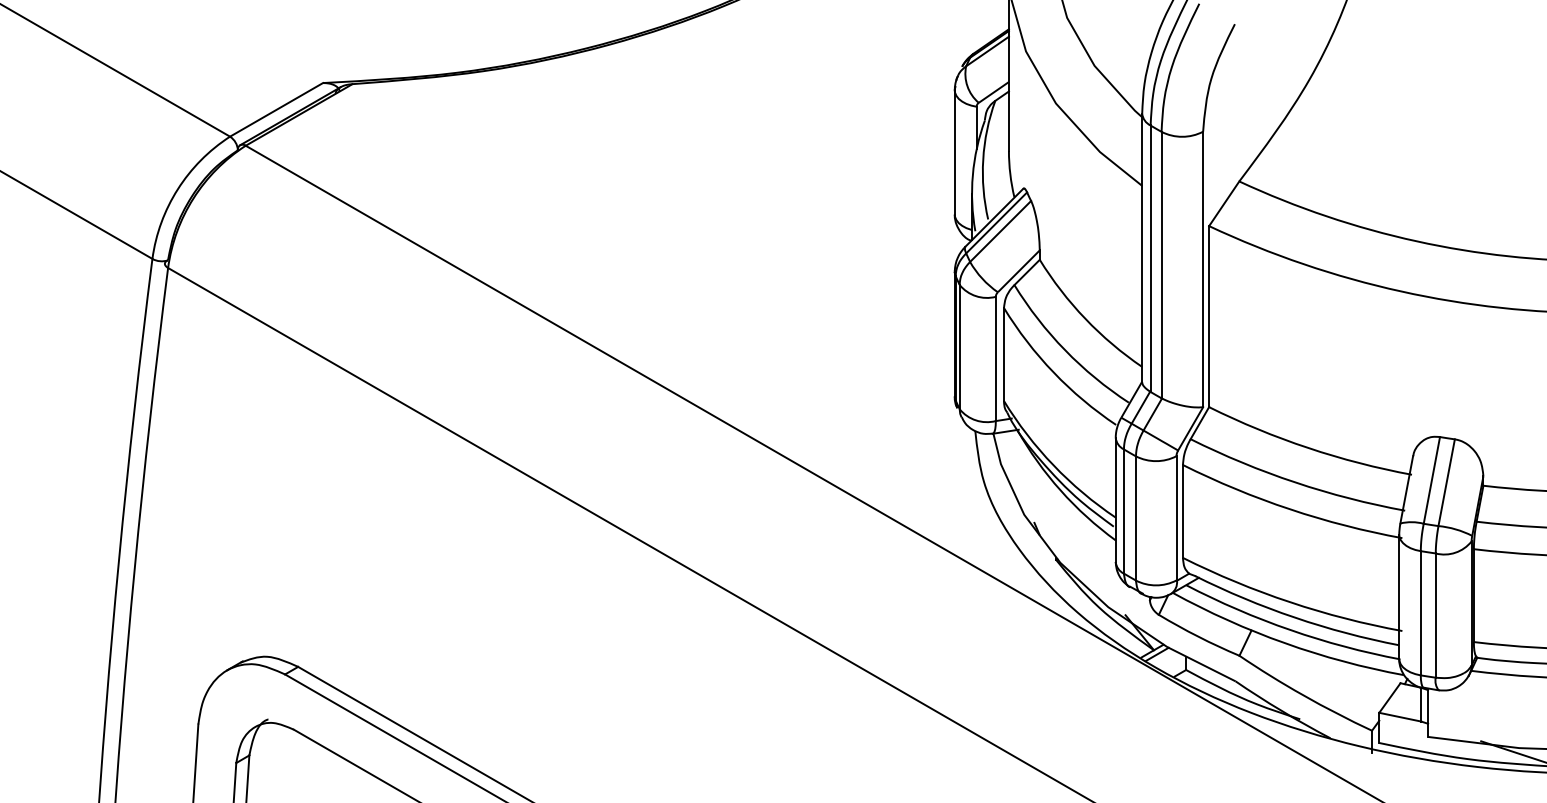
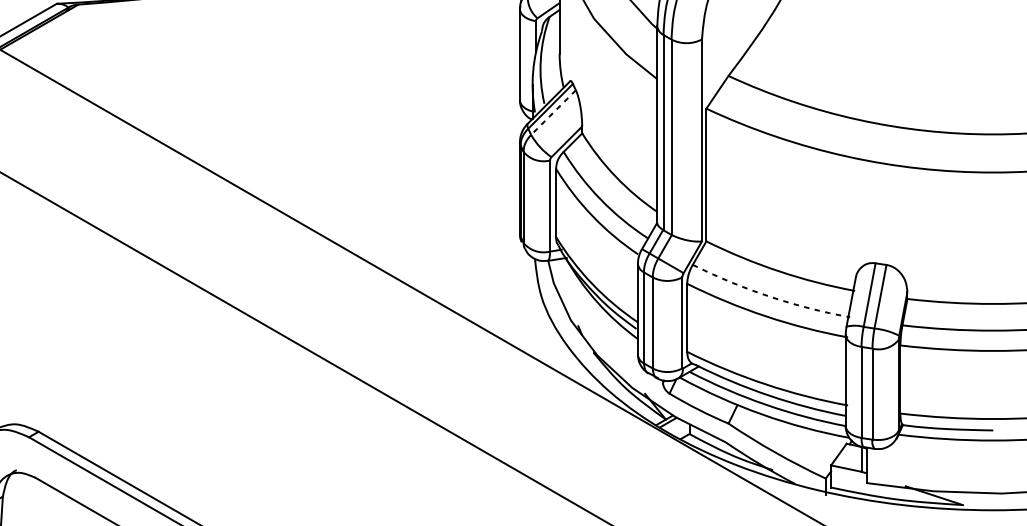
line: (1000, 231) -> (553, 112), solid -> dashed
arc: (1295, 482) -> (769, 296), solid -> dashed

